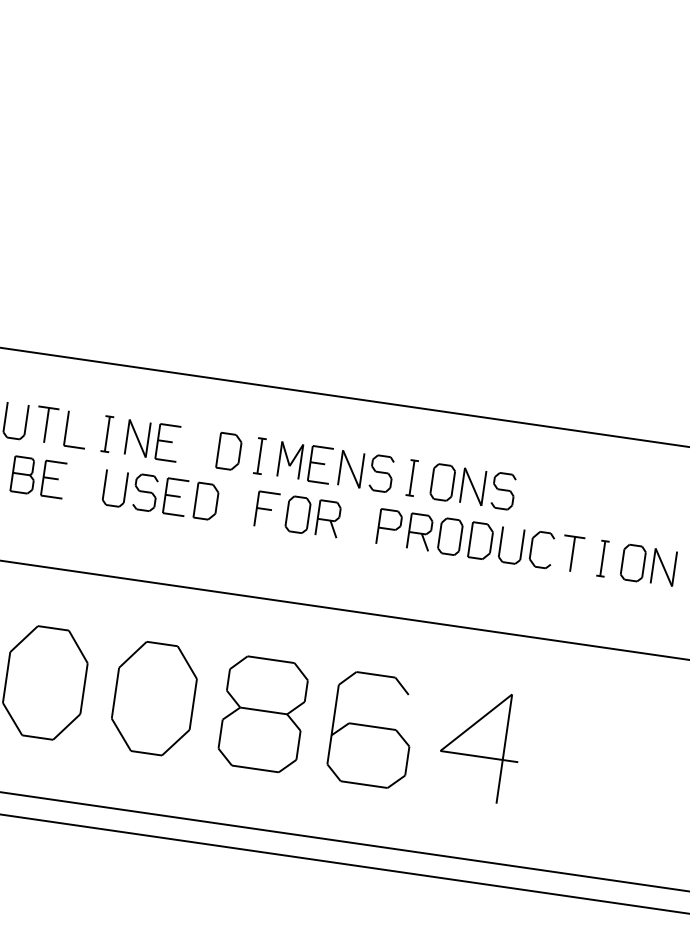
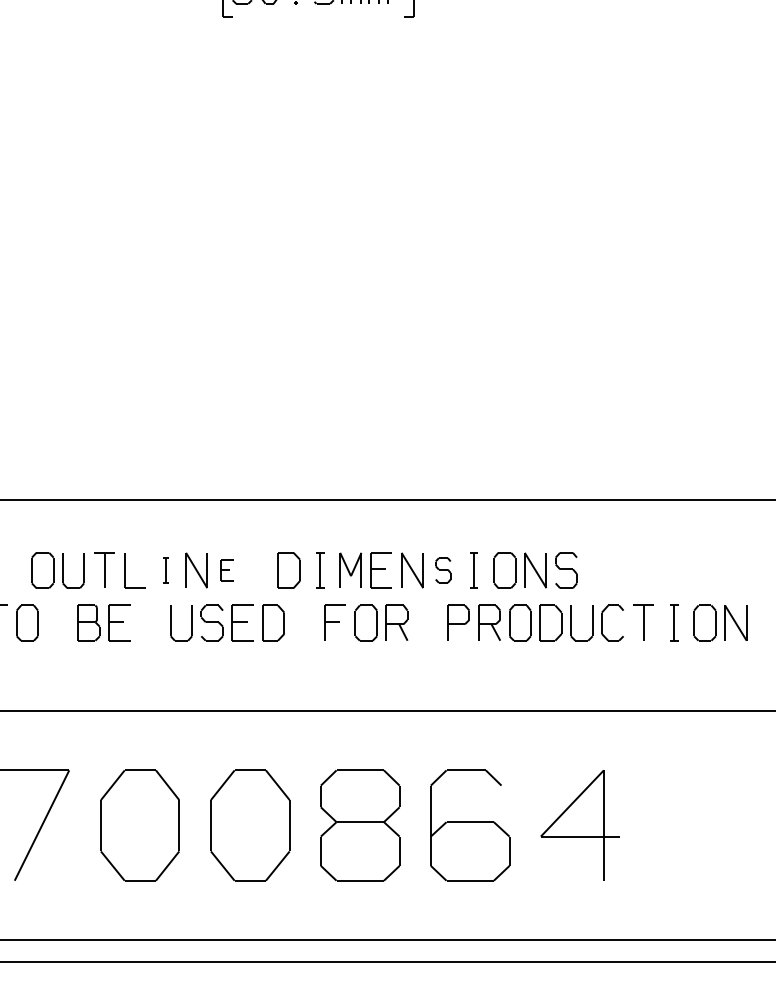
part: (106, 434) -> (165, 570), size x0.7
part: (167, 442) -> (226, 570), size x0.6
part: (381, 473) -> (443, 570), size x0.7

